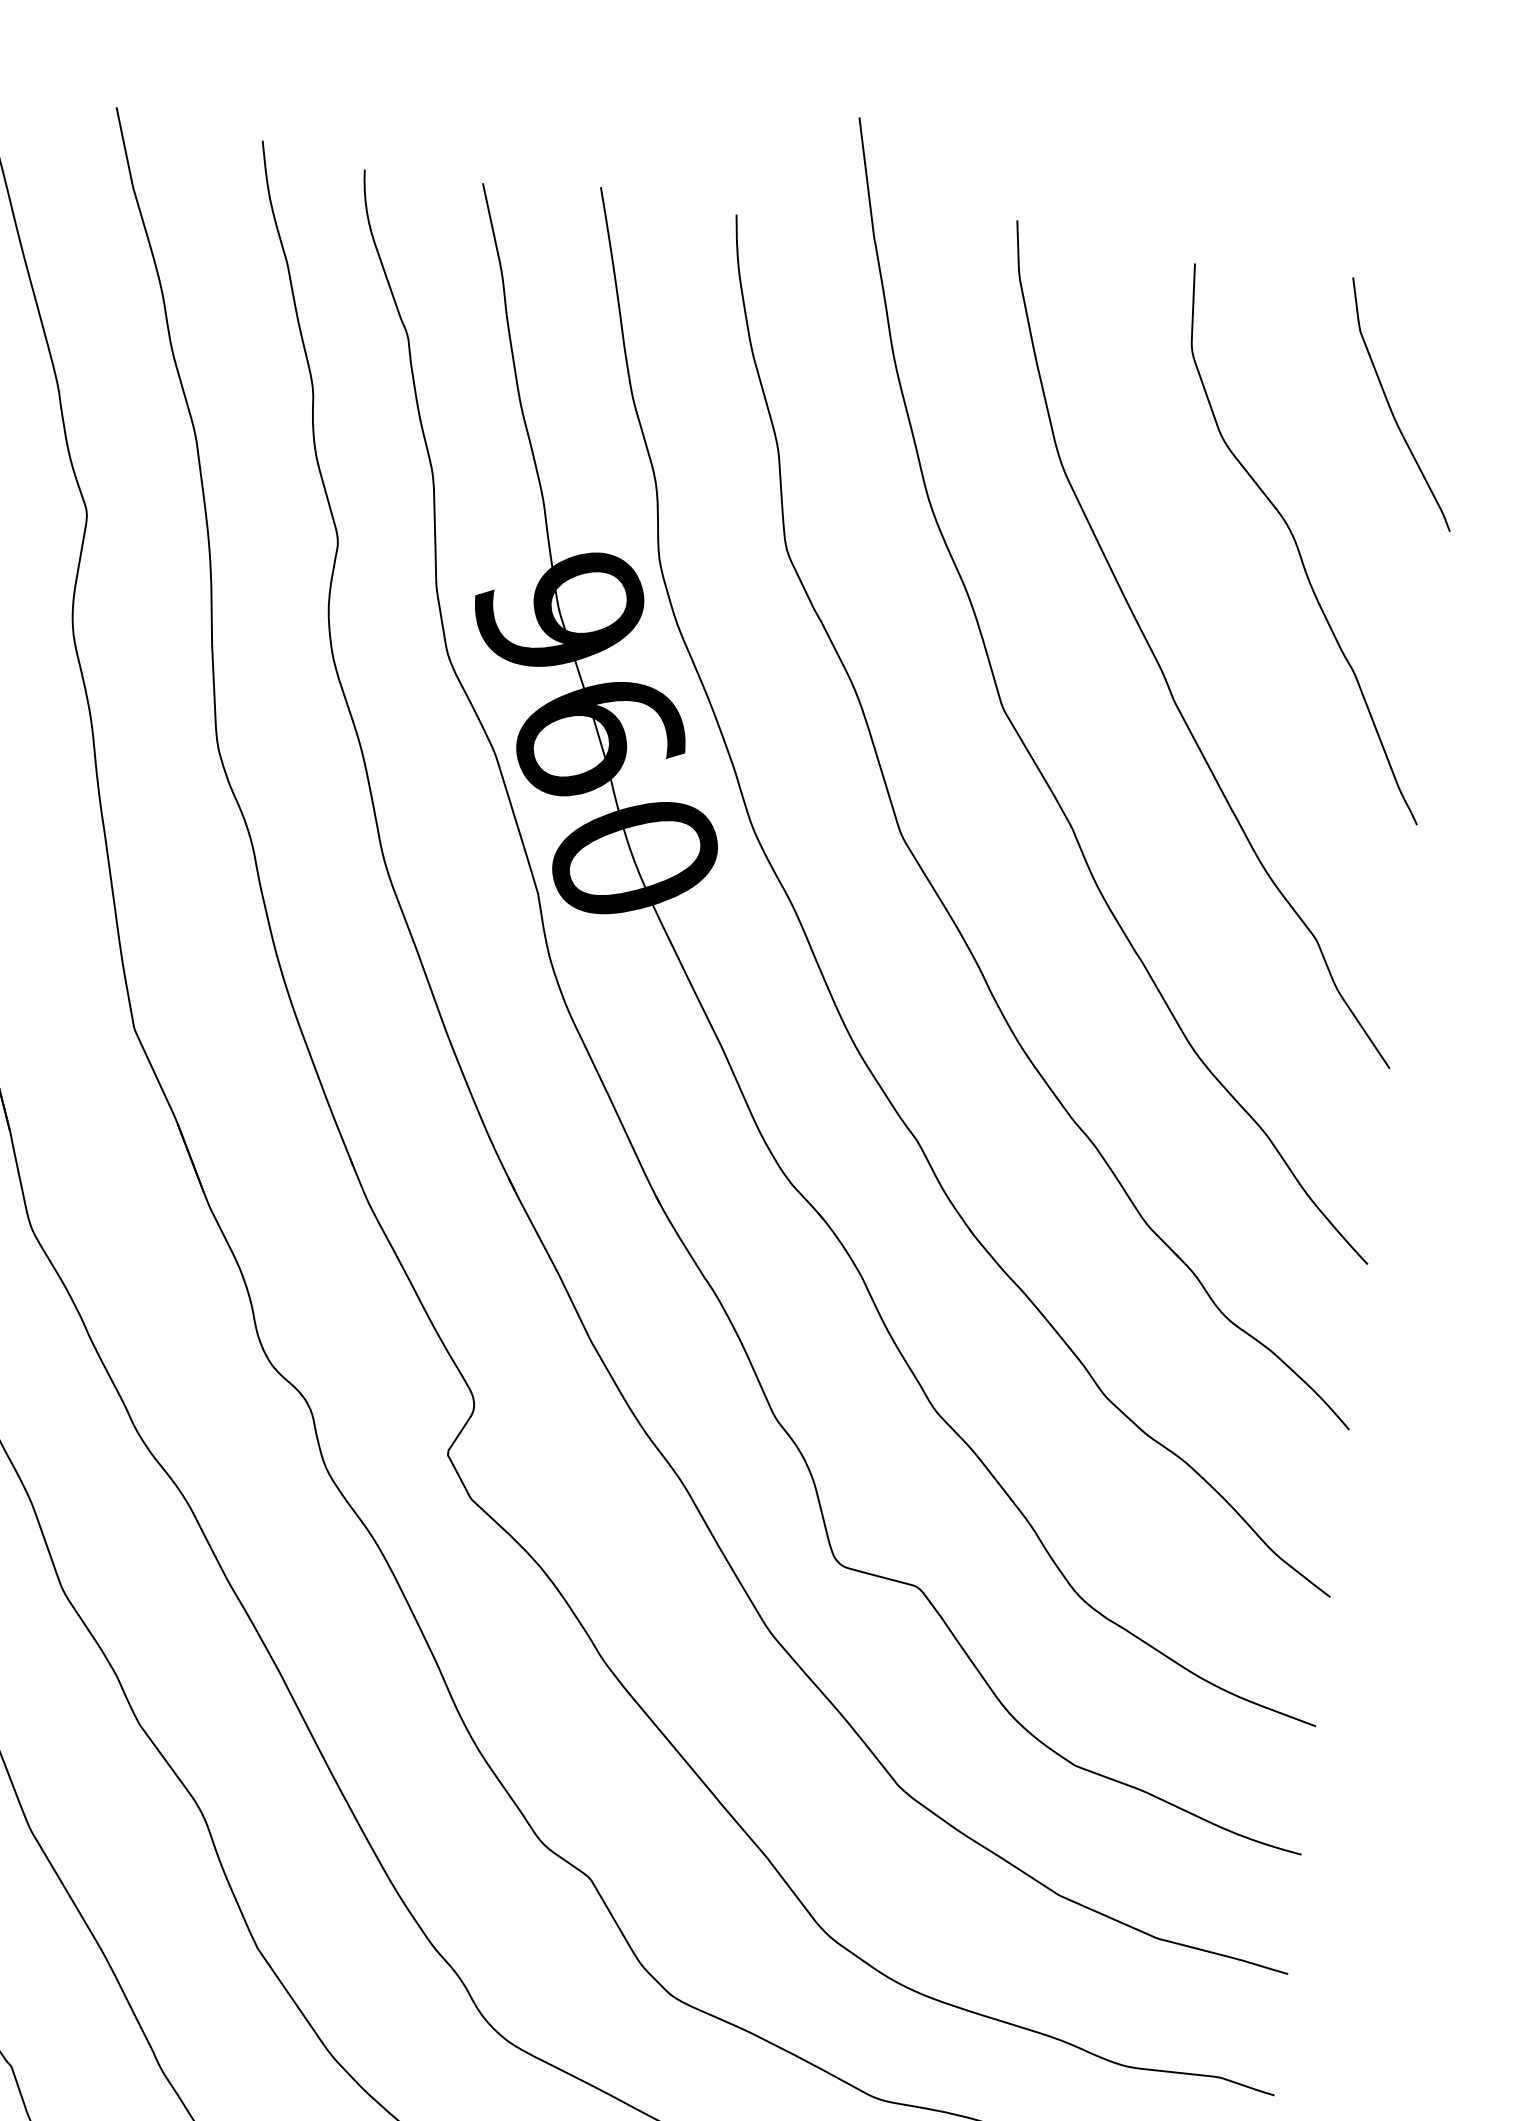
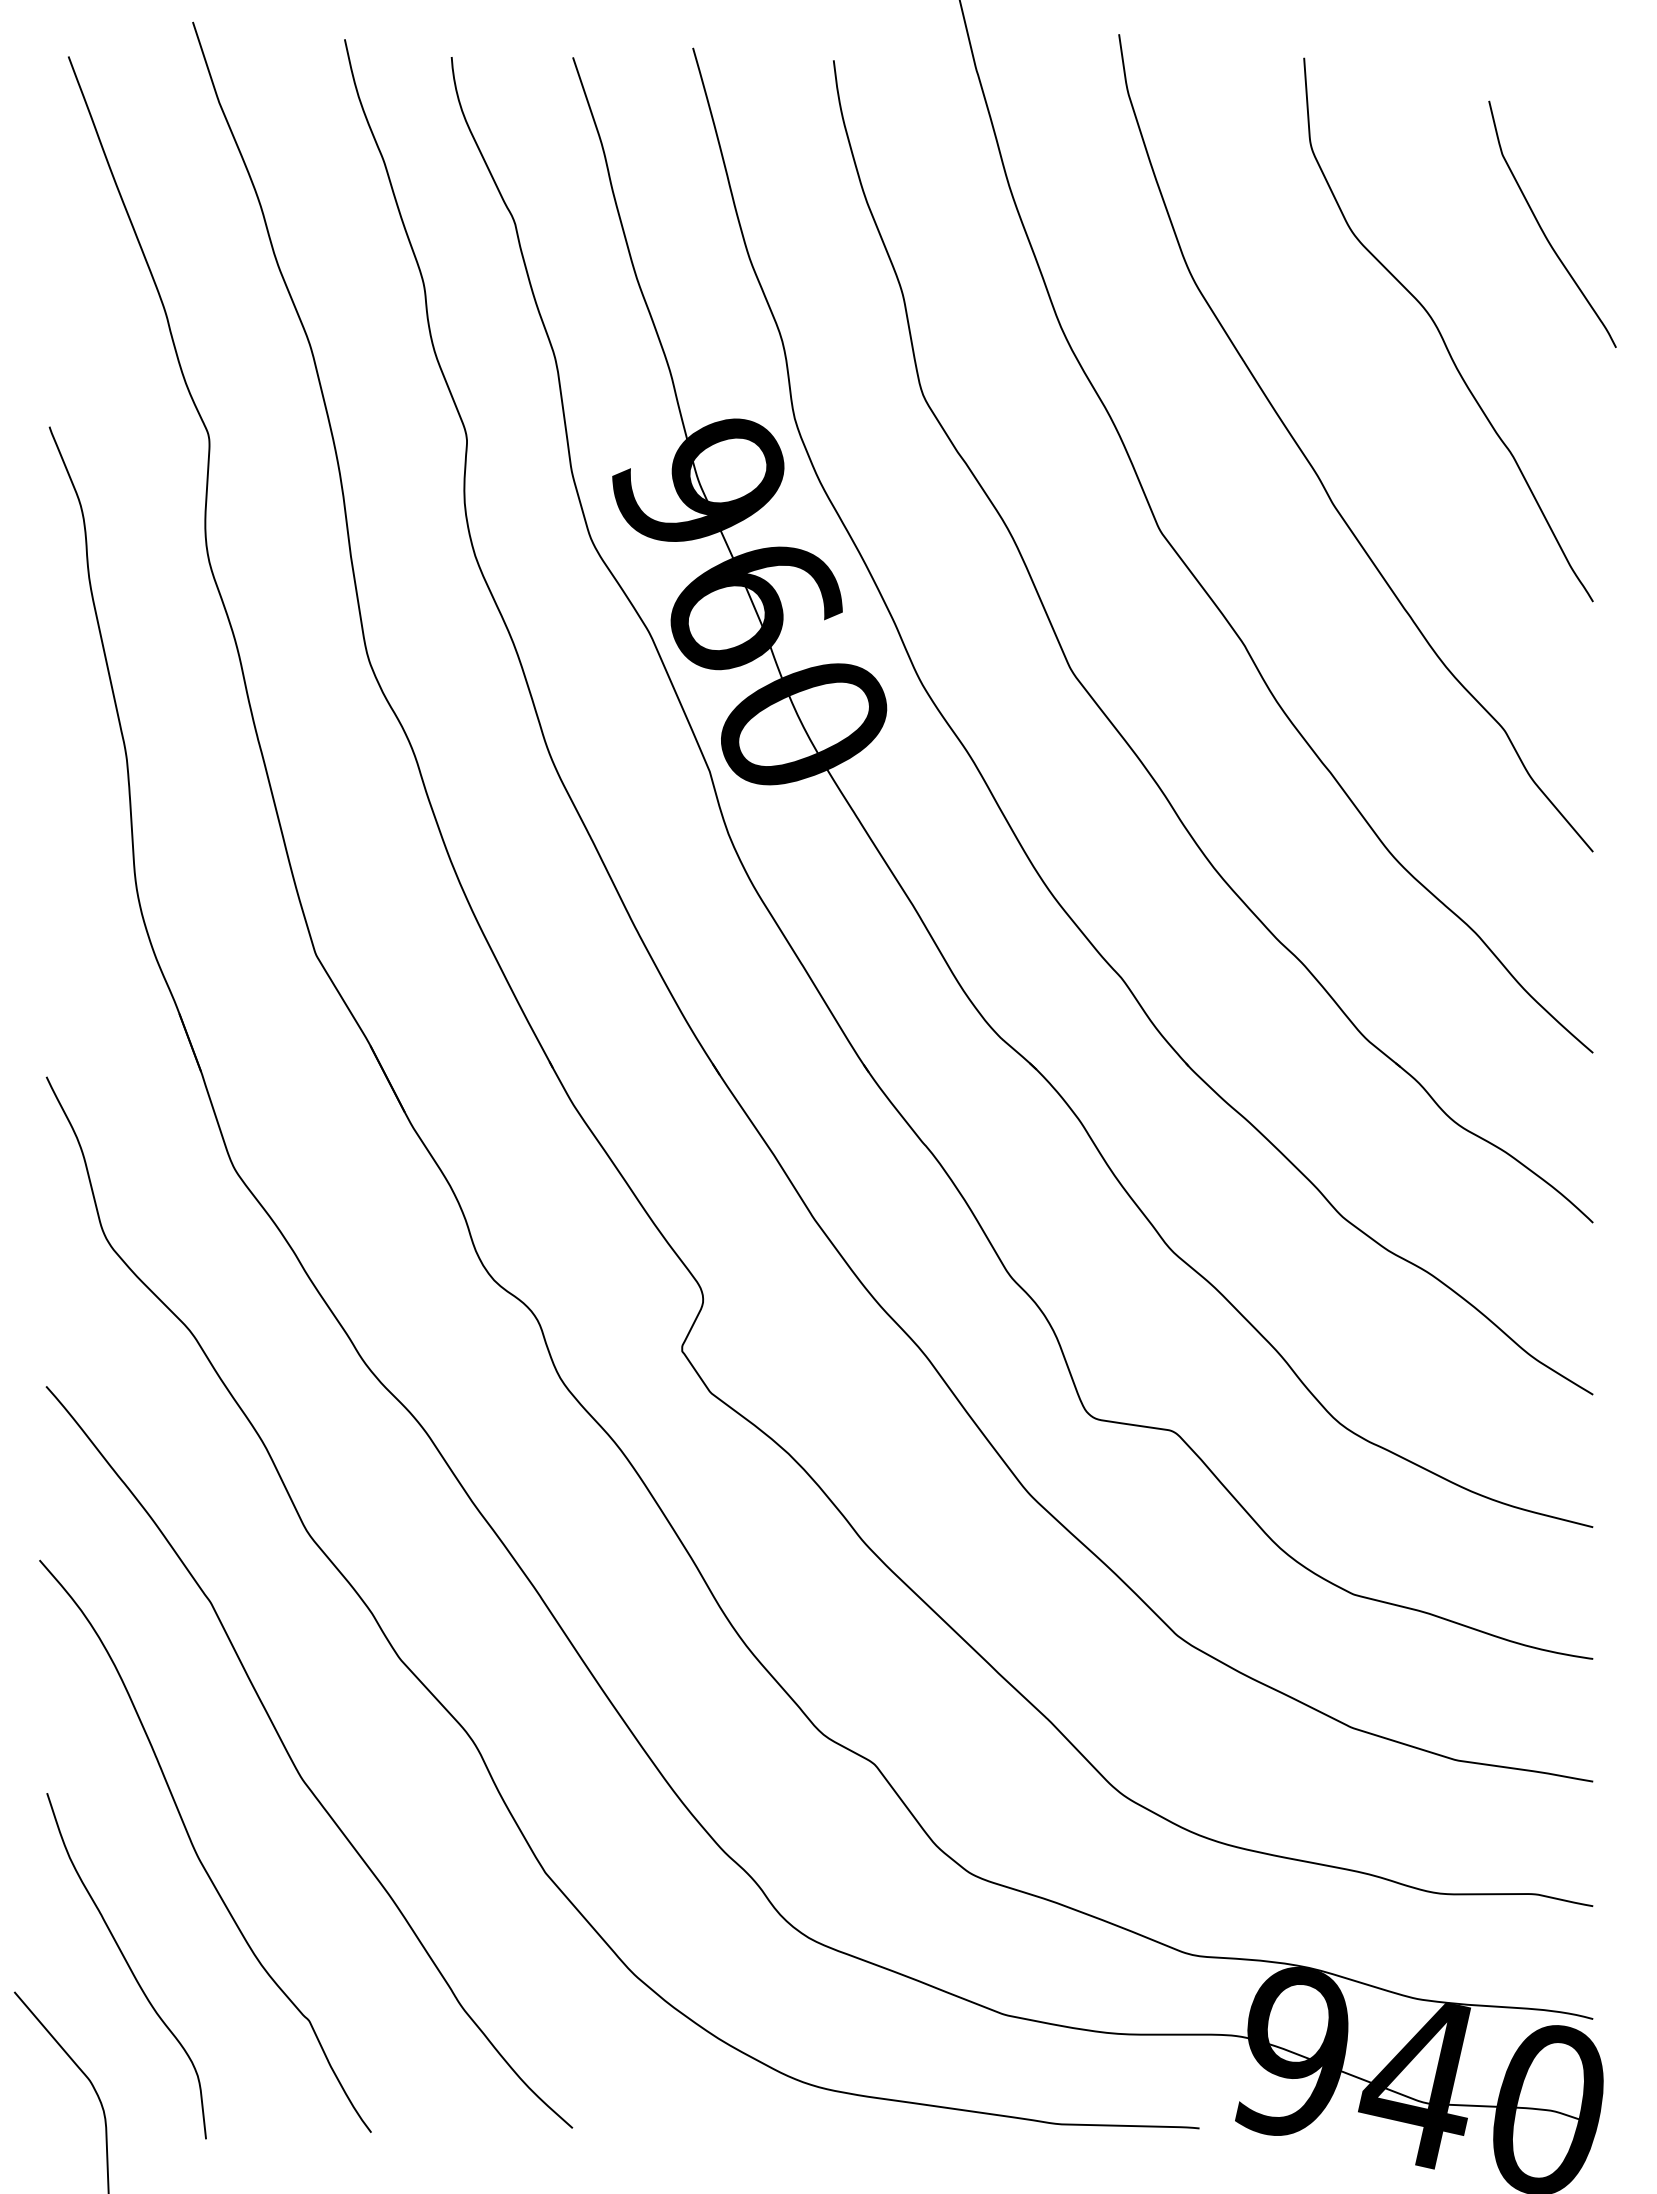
curve: (1391, 407) -> (1542, 228), moved

